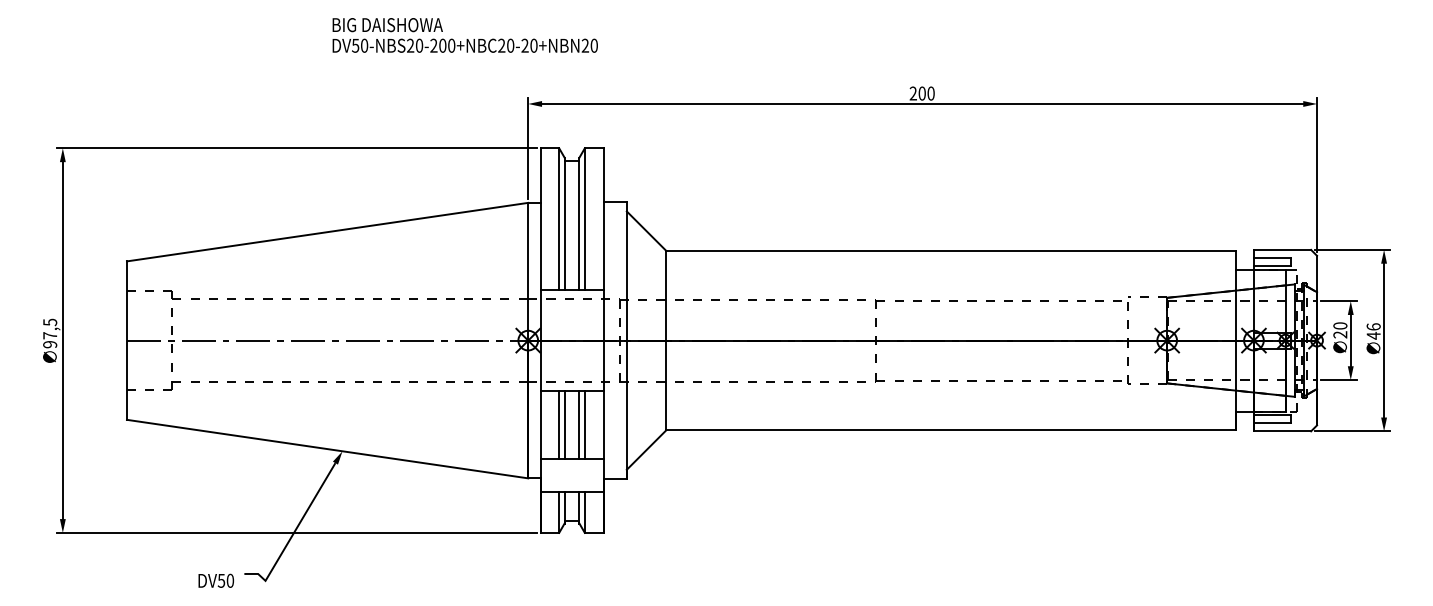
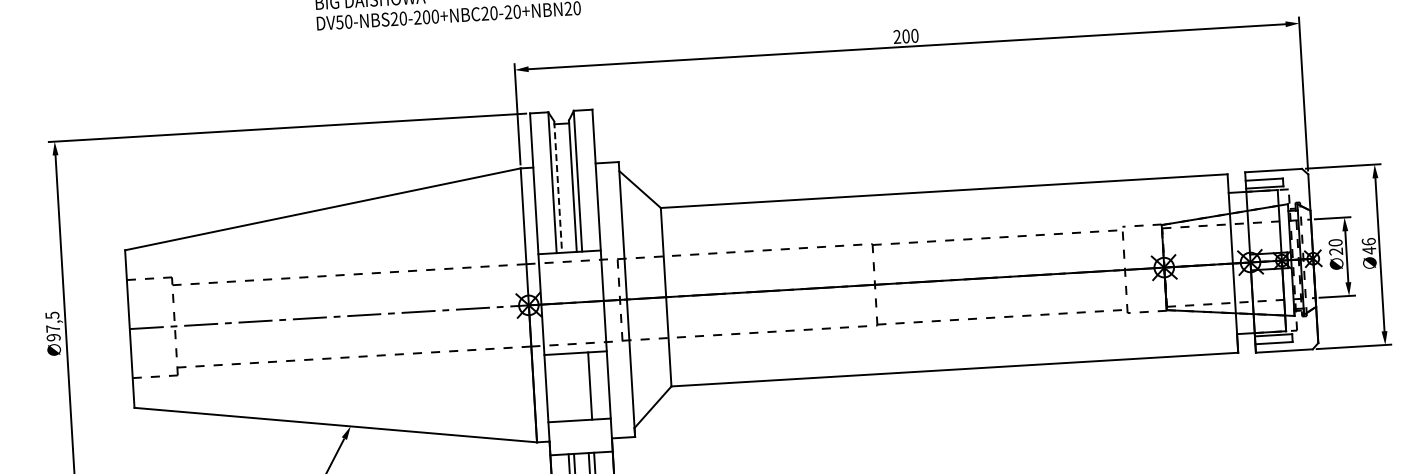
line: (564, 224) -> (558, 187), solid -> dashed
line: (559, 424) -> (564, 386), removed
line: (564, 424) -> (569, 386), removed
line: (579, 424) -> (584, 385), removed

